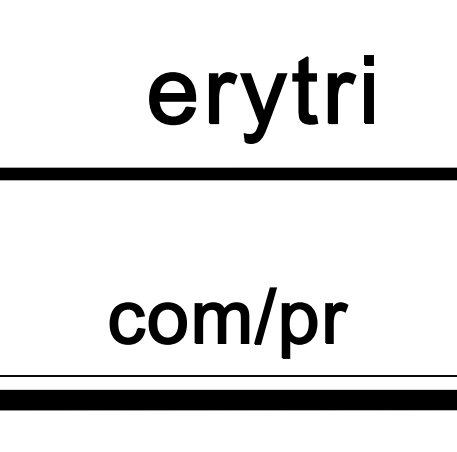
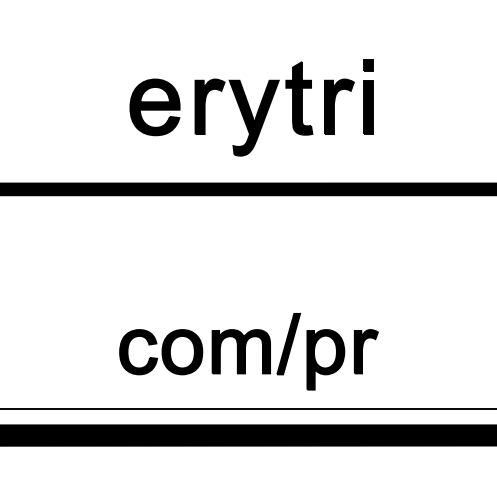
part: (261, 99) -> (251, 108), moved

